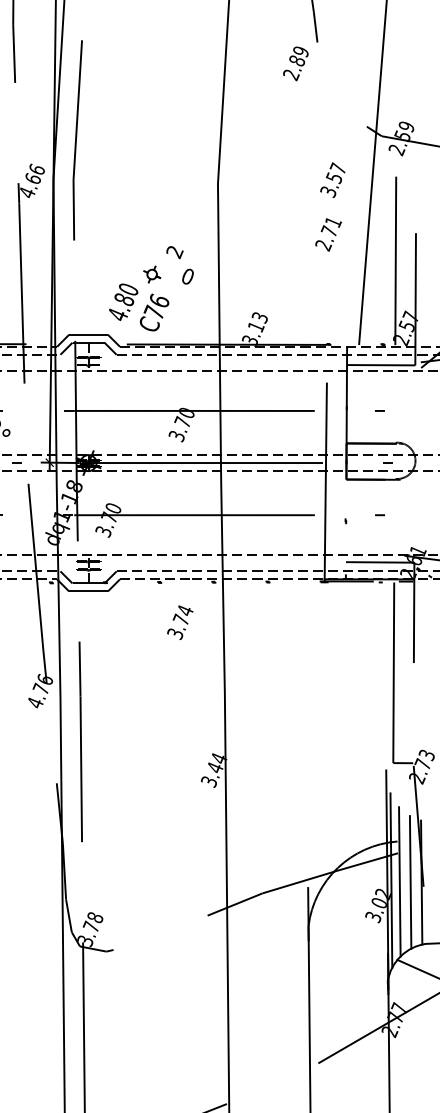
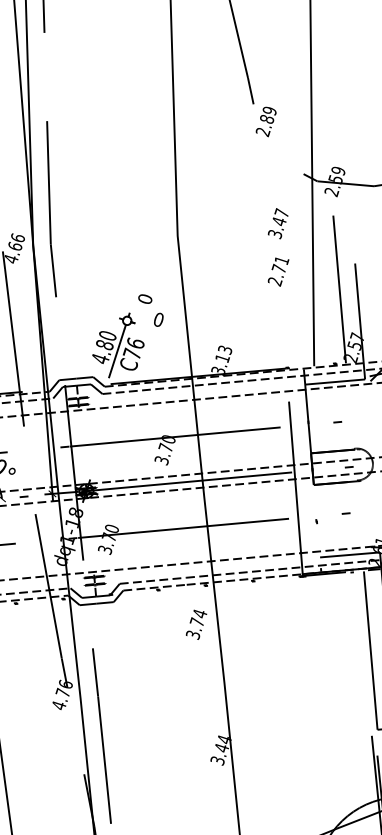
text: (295, 63) -> (265, 121), moved
text: (333, 178) -> (278, 222), 3.57 -> 3.47
text: (174, 252) -> (145, 299), 2 -> 0
line: (136, 309) -> (116, 352), added
text: (180, 622) -> (196, 624), moved

